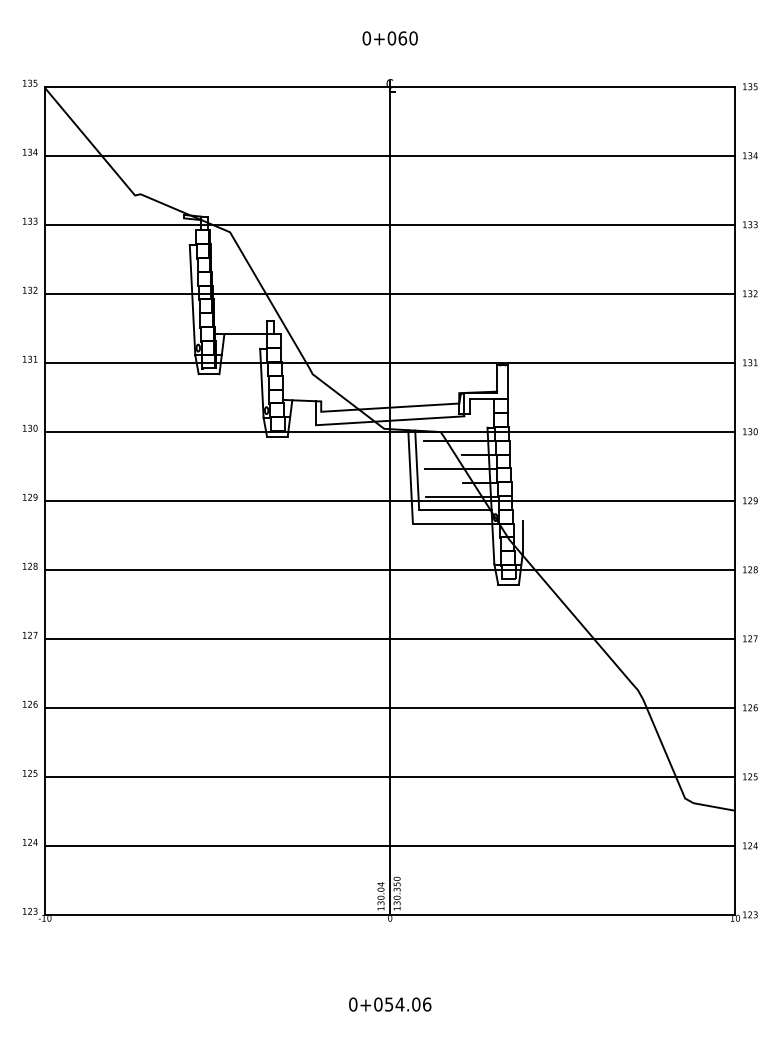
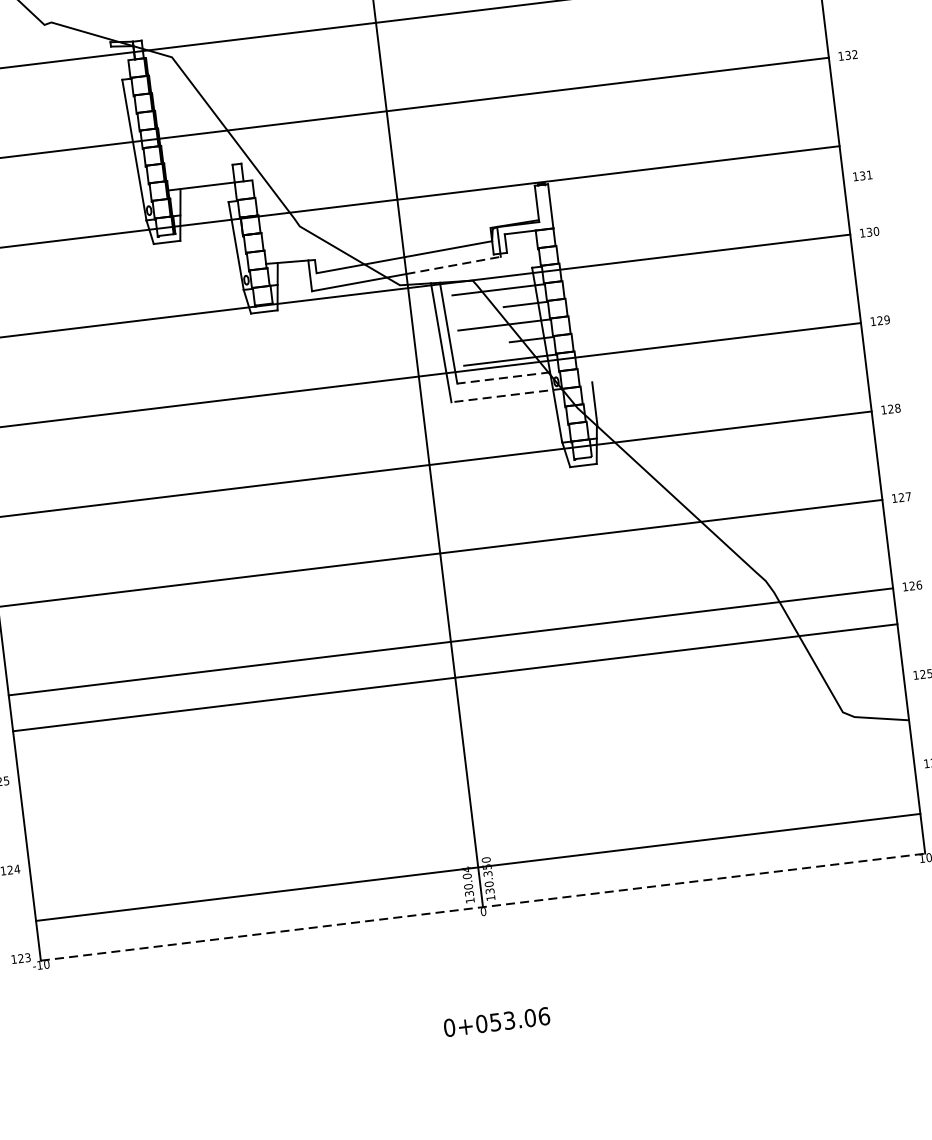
text: (750, 362) -> (862, 175), moved
line: (427, 418) -> (453, 265), solid -> dashed
line: (454, 509) -> (502, 377), solid -> dashed
line: (455, 523) -> (505, 395), solid -> dashed
line: (390, 776) -> (455, 677), moved
line: (390, 845) -> (478, 866), moved
line: (390, 914) -> (483, 906), solid -> dashed
text: (399, 1004) -> (508, 1020), 0+054.06 -> 0+053.06

